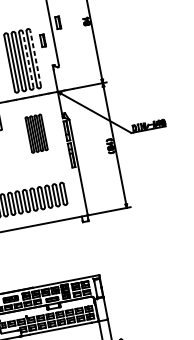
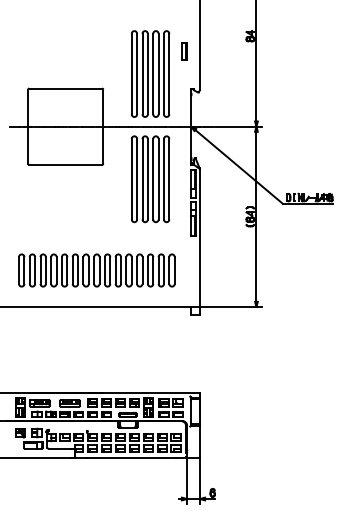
part: (58, 22) -> (210, 30), removed
line: (35, 57) -> (169, 73), dashed -> solid
line: (28, 59) -> (158, 73), dashed -> solid
part: (36, 133) -> (150, 179), size x1.67

